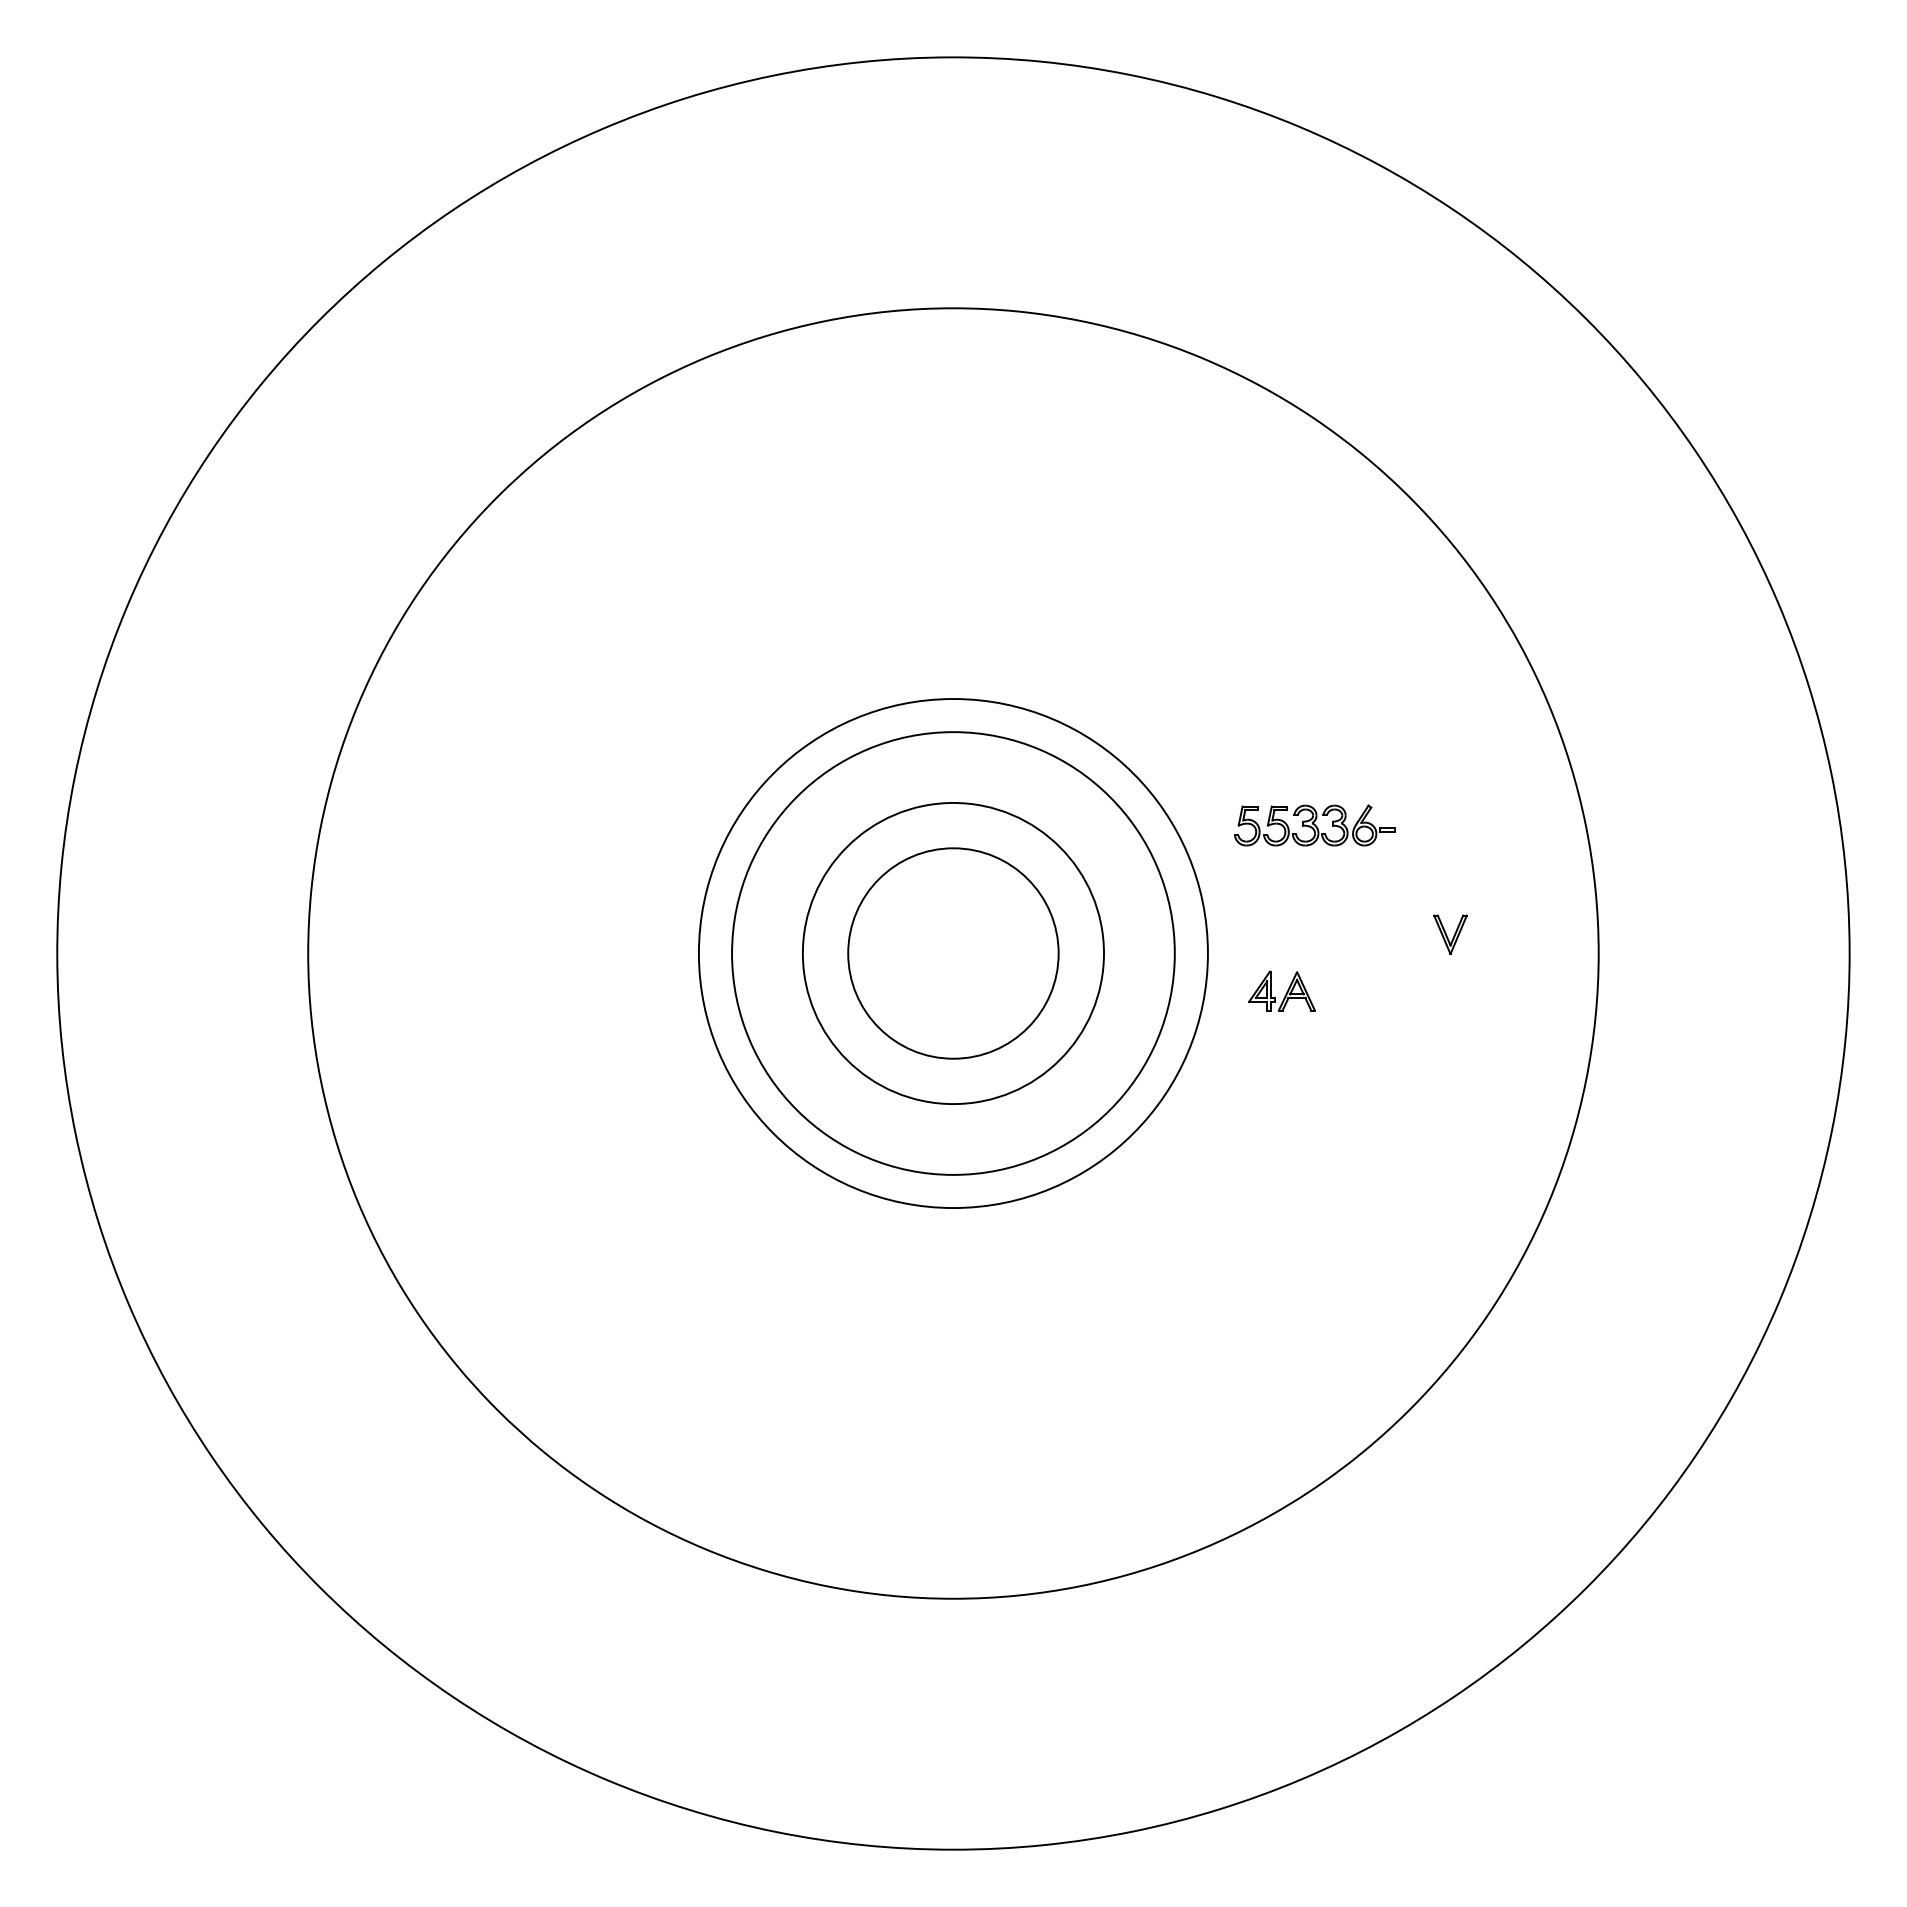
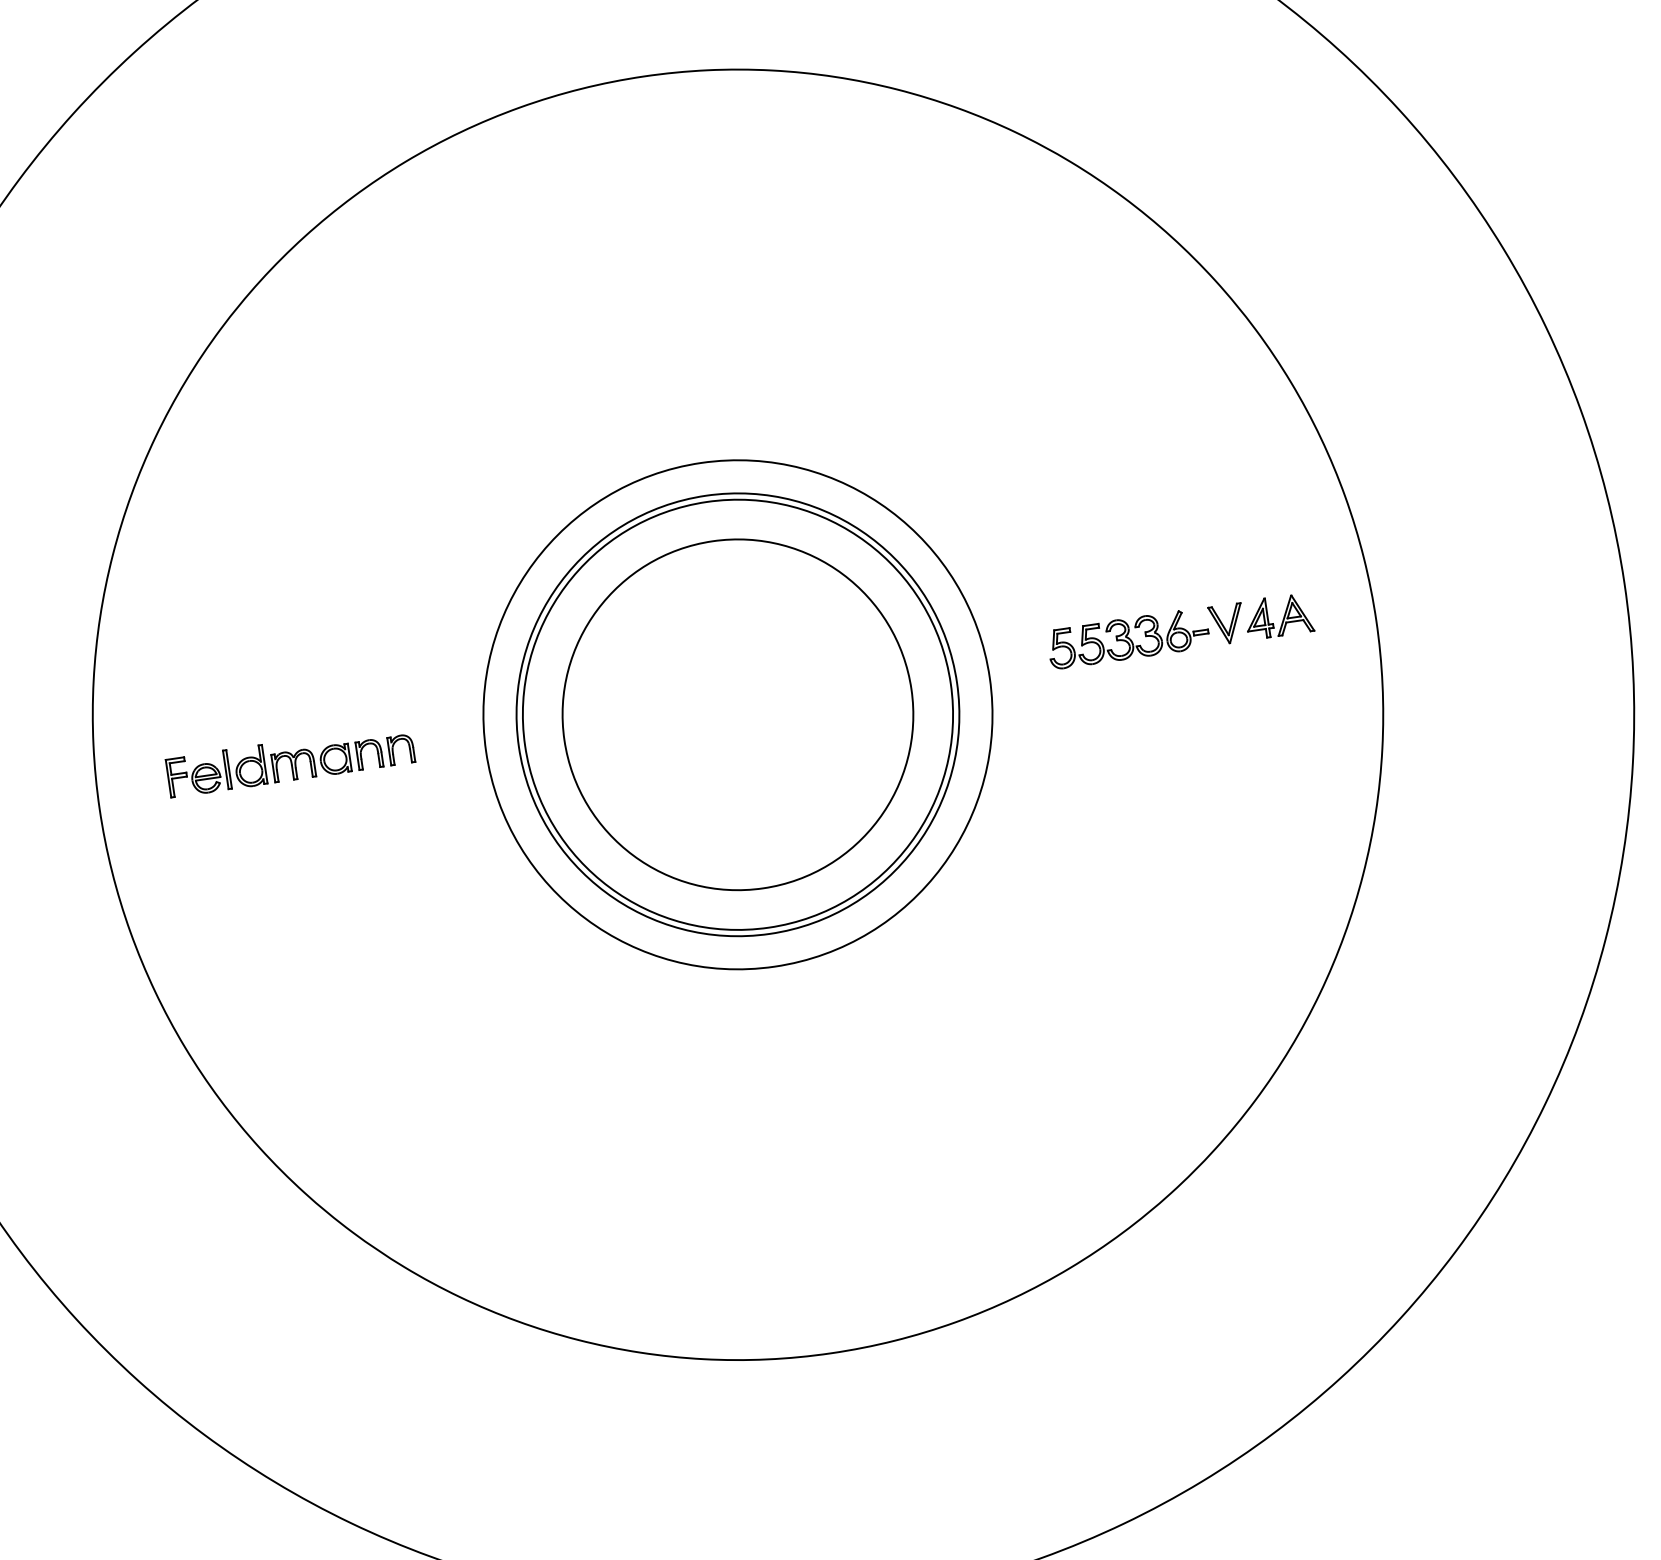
part: (1314, 825) -> (1128, 638), moved
part: (504, 934) -> (290, 760), added
circle: (953, 953) -> (738, 714), size x1.43
circle: (953, 953) -> (738, 714), size x1.67
part: (1281, 990) -> (1278, 615), moved

